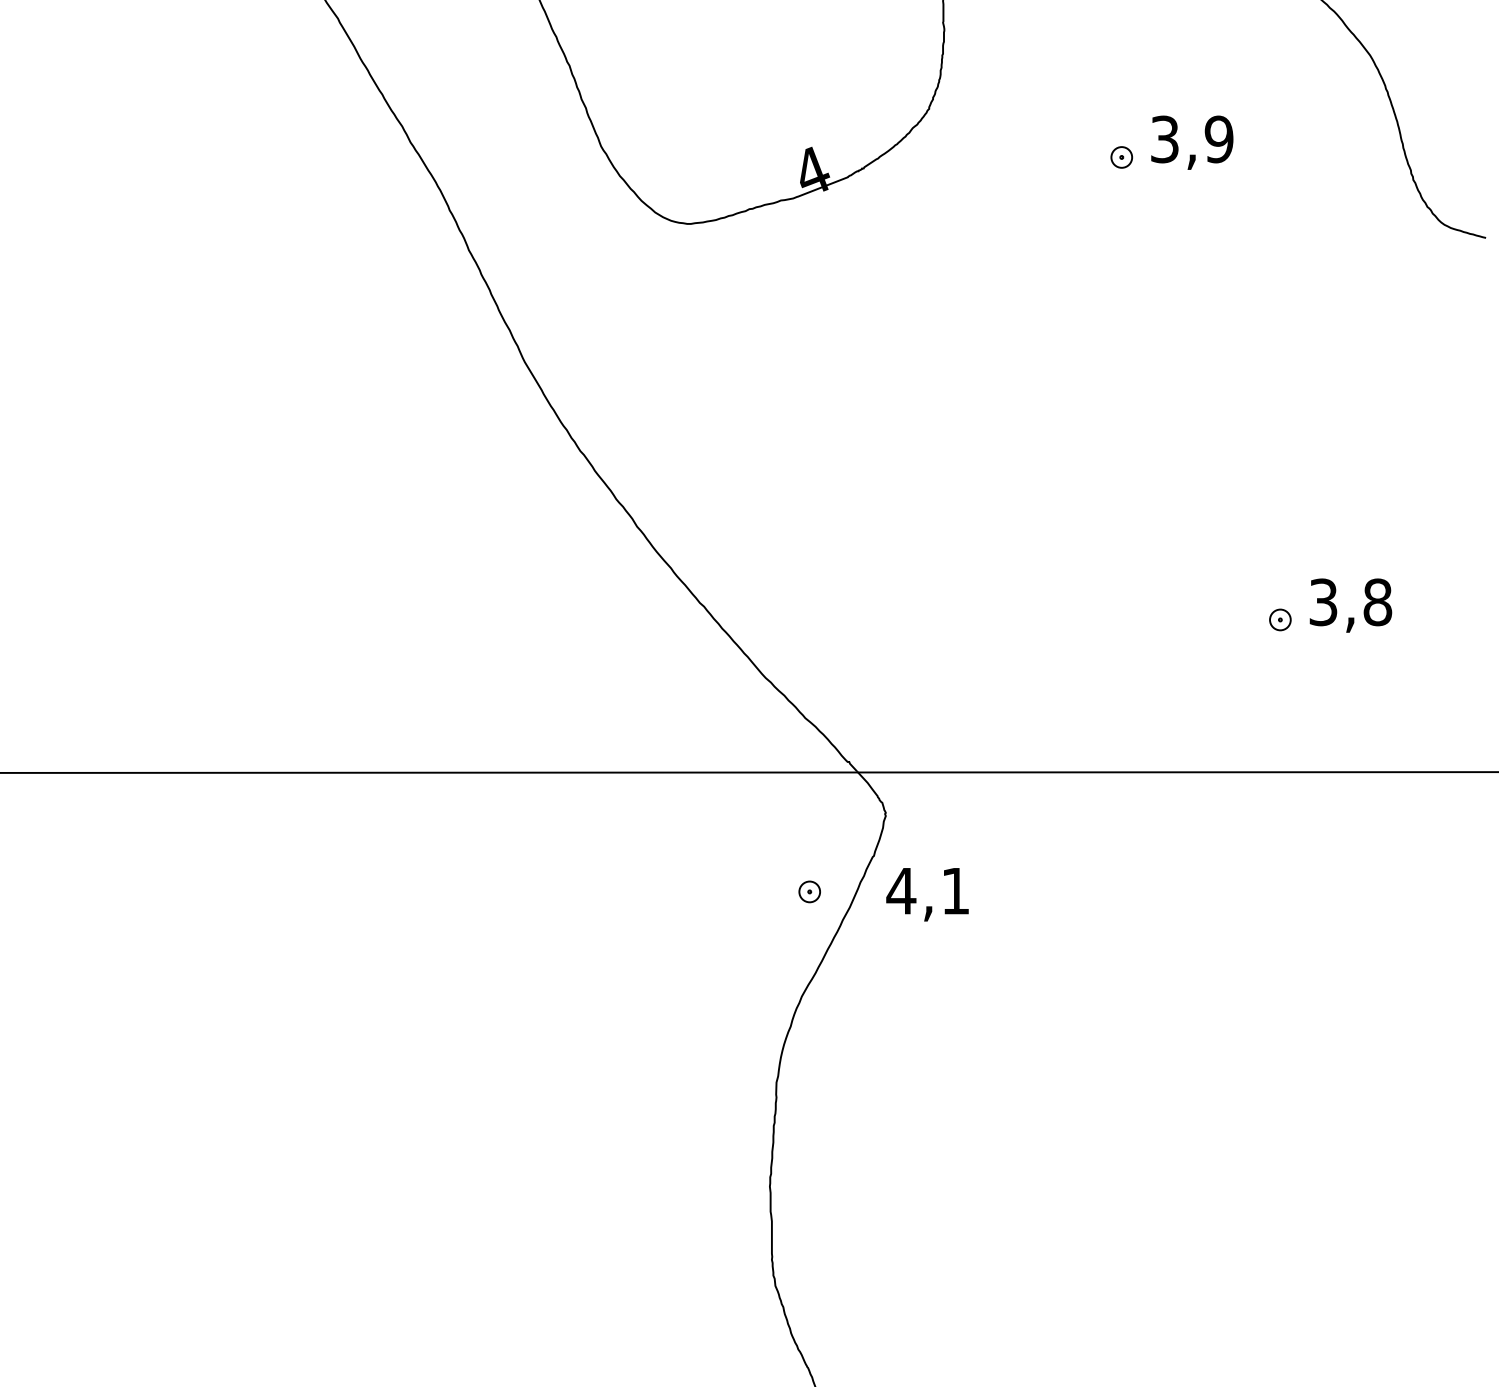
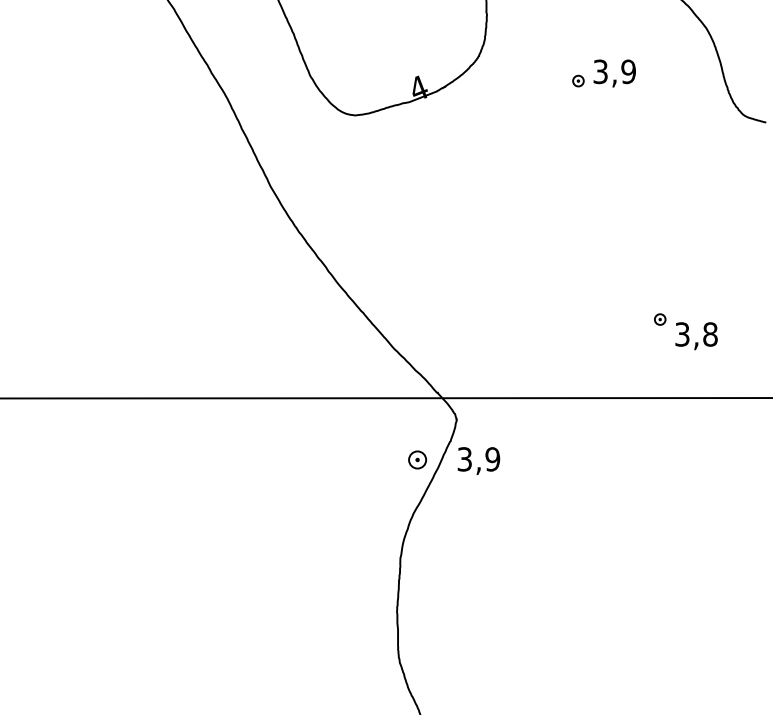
text: (1350, 606) -> (696, 336), moved
part: (809, 891) -> (417, 459), size x1.6
text: (927, 891) -> (478, 459), 4,1 -> 3,9

